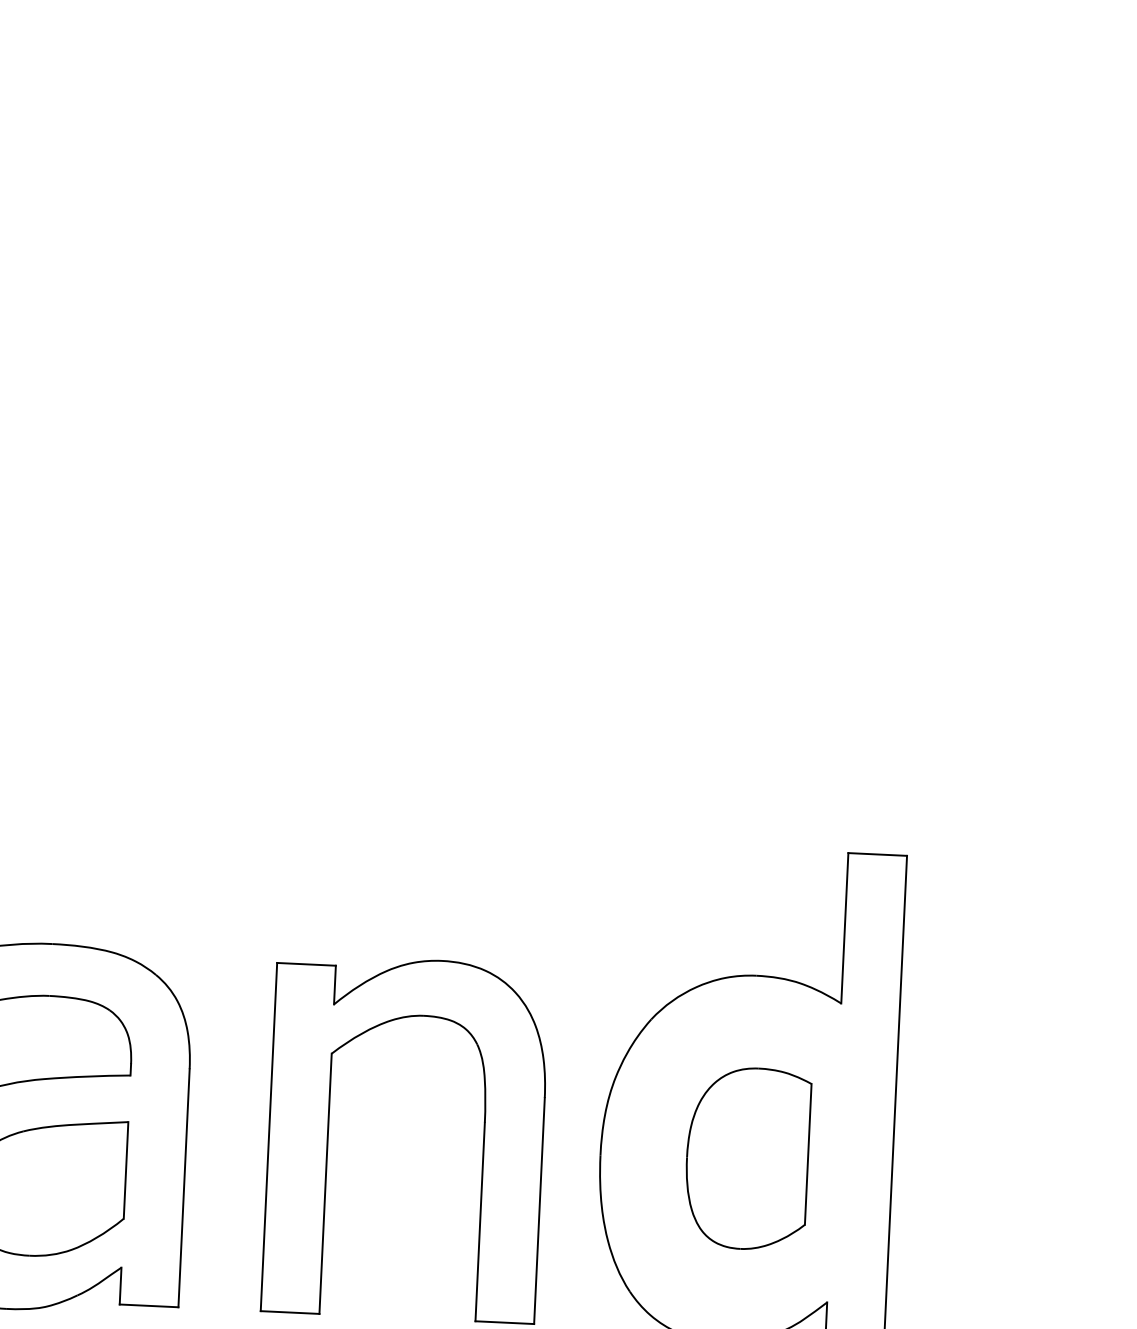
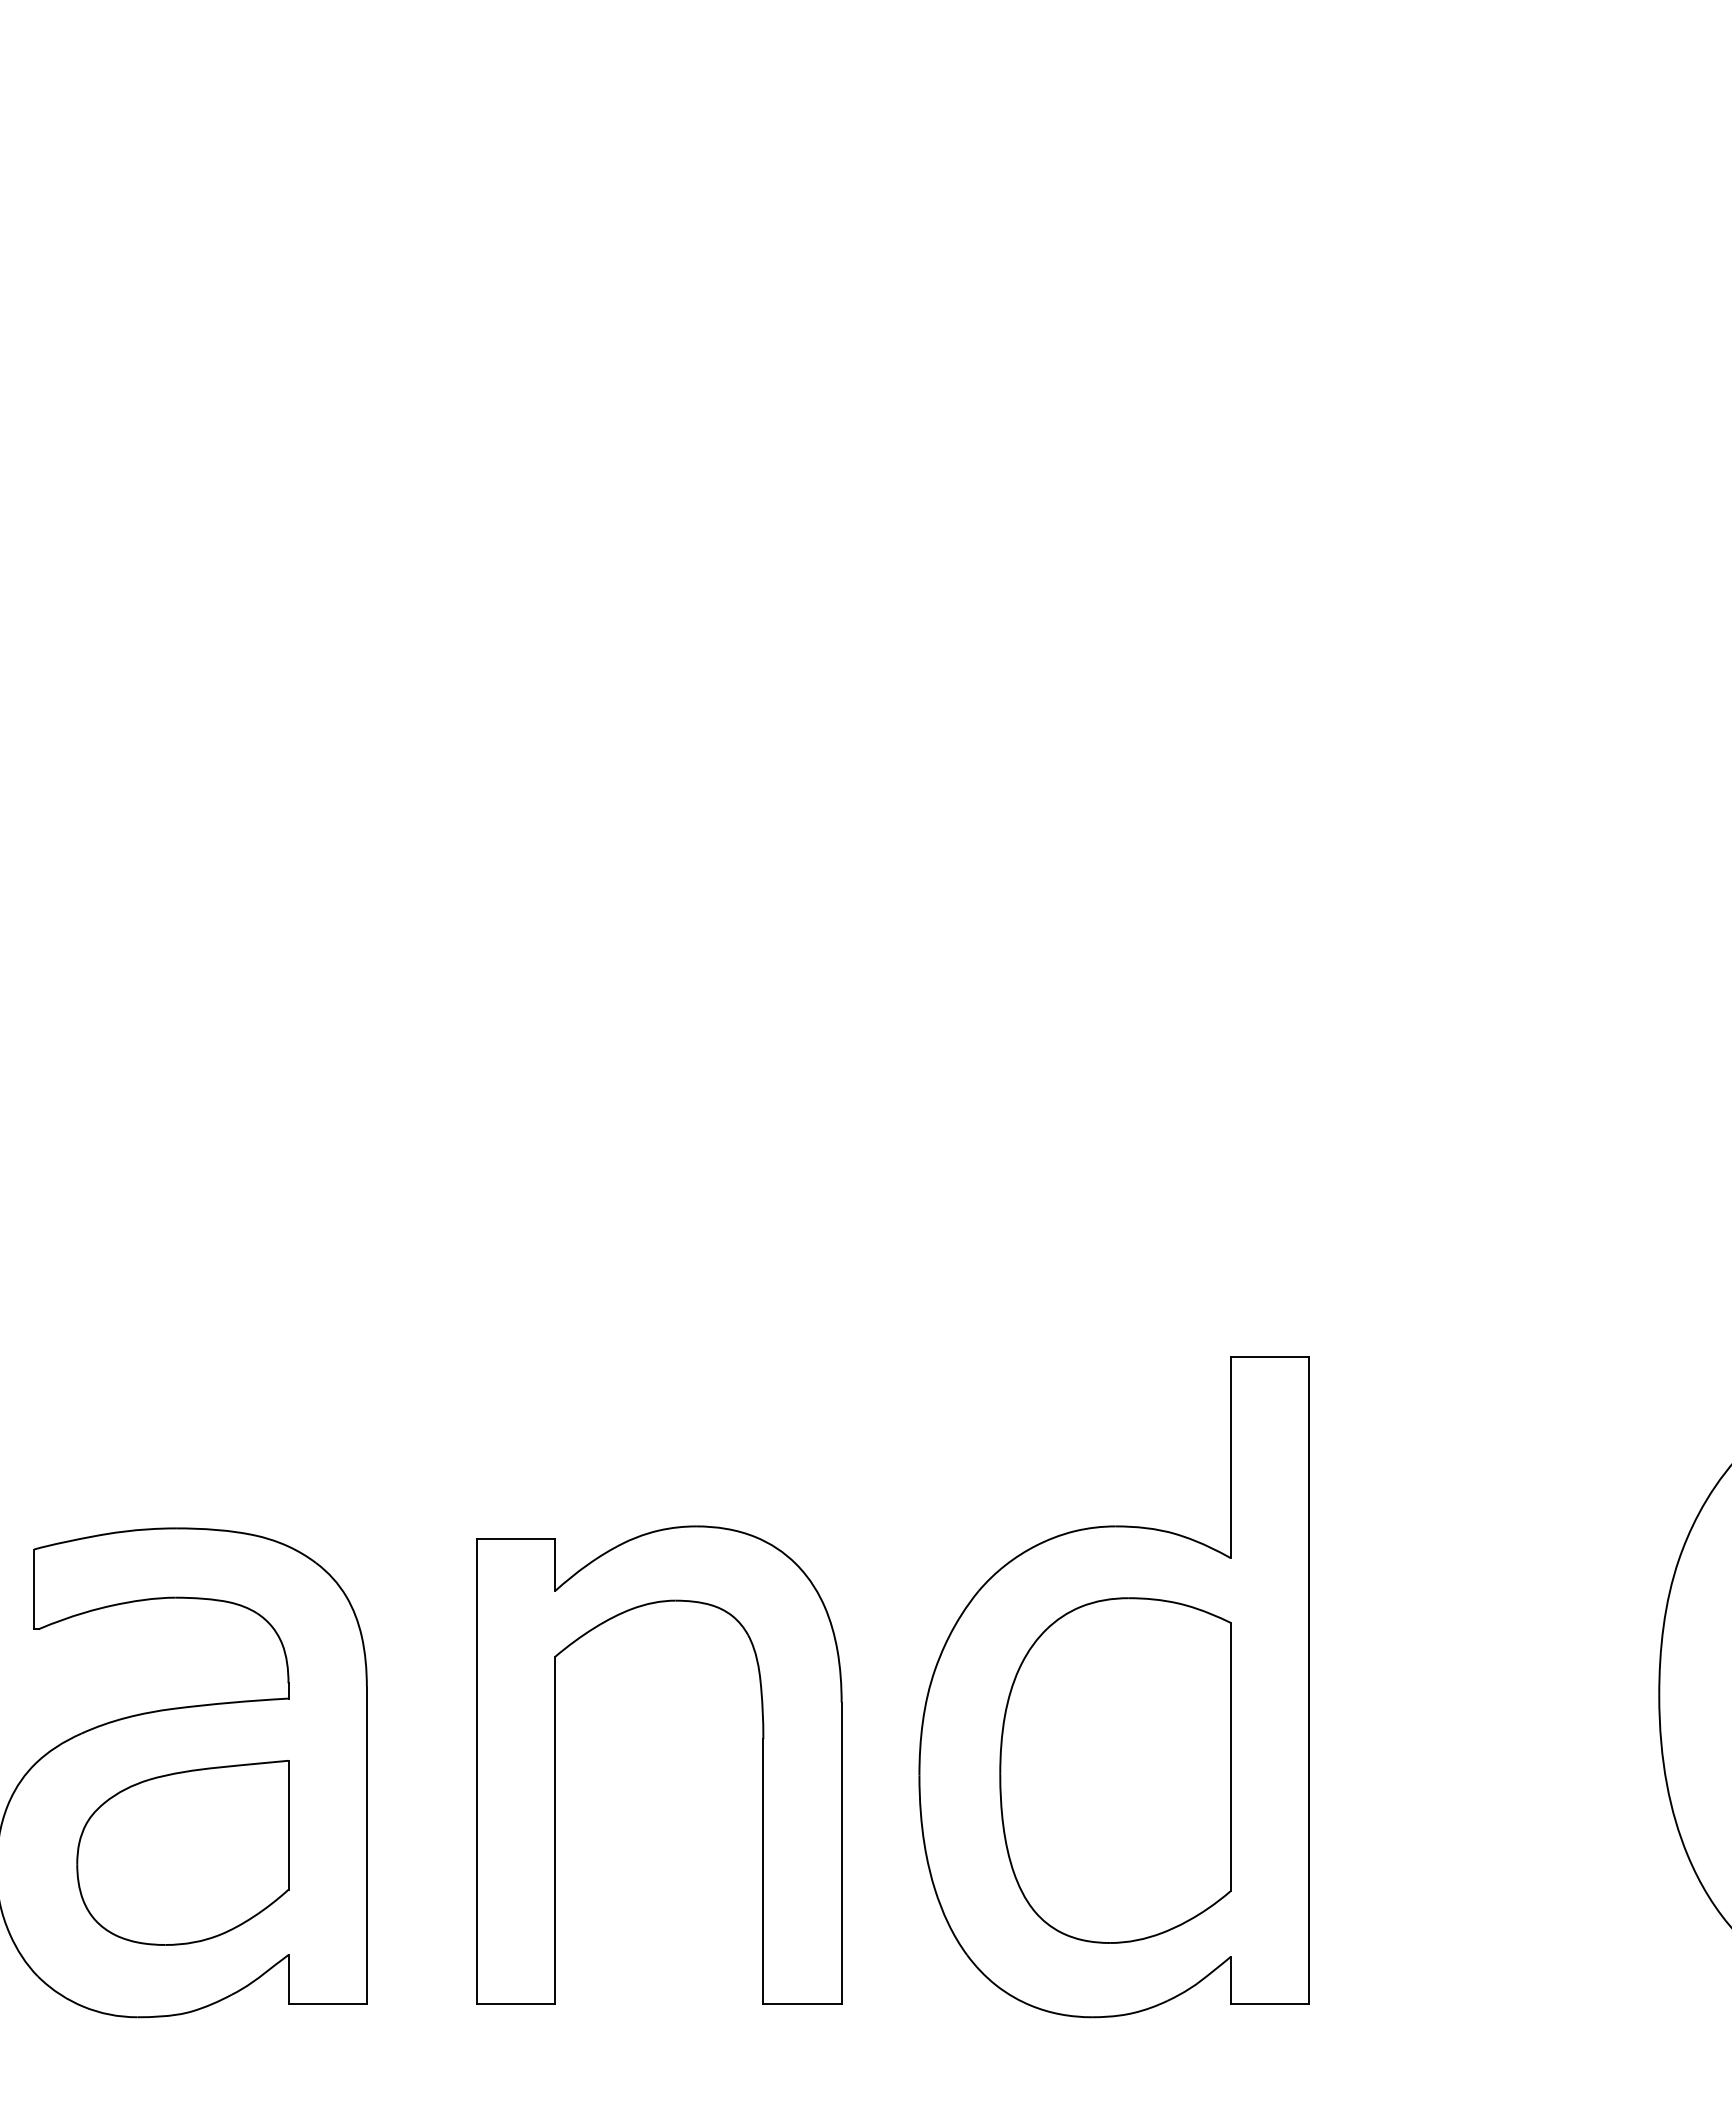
part: (747, 1158) -> (1115, 1770), size x1.43

